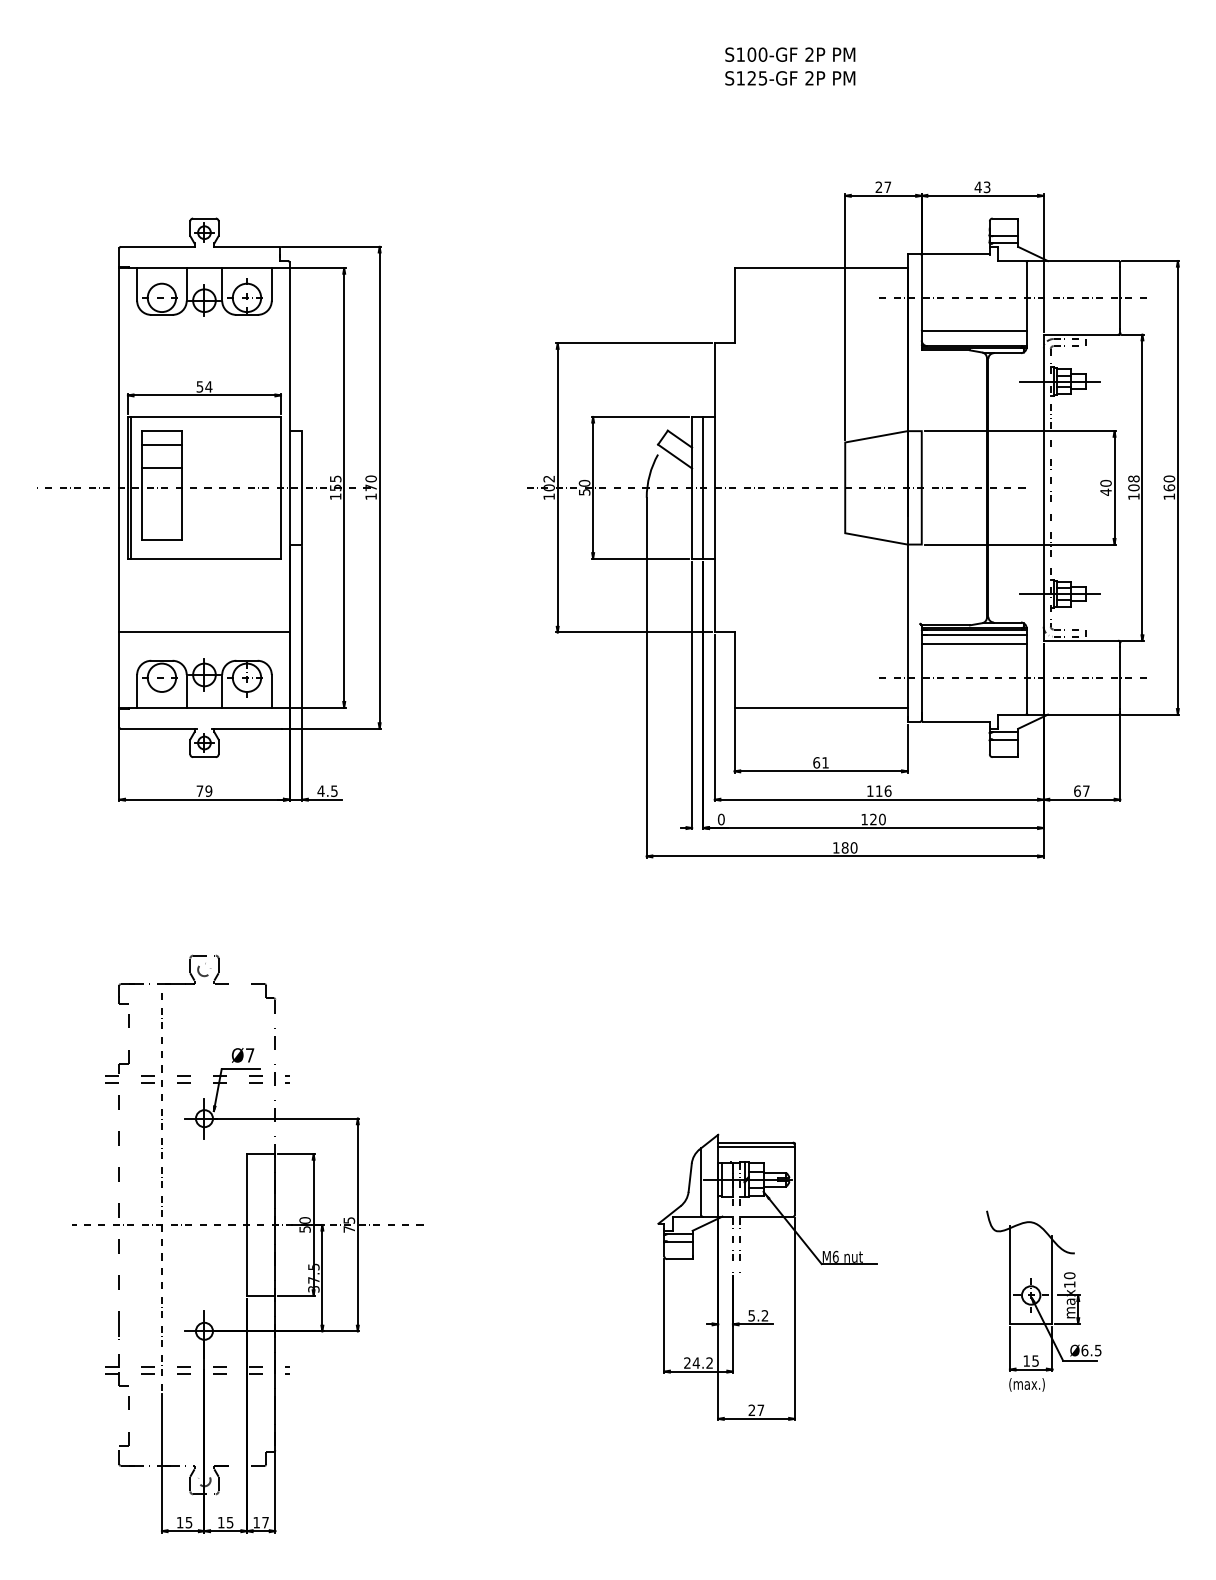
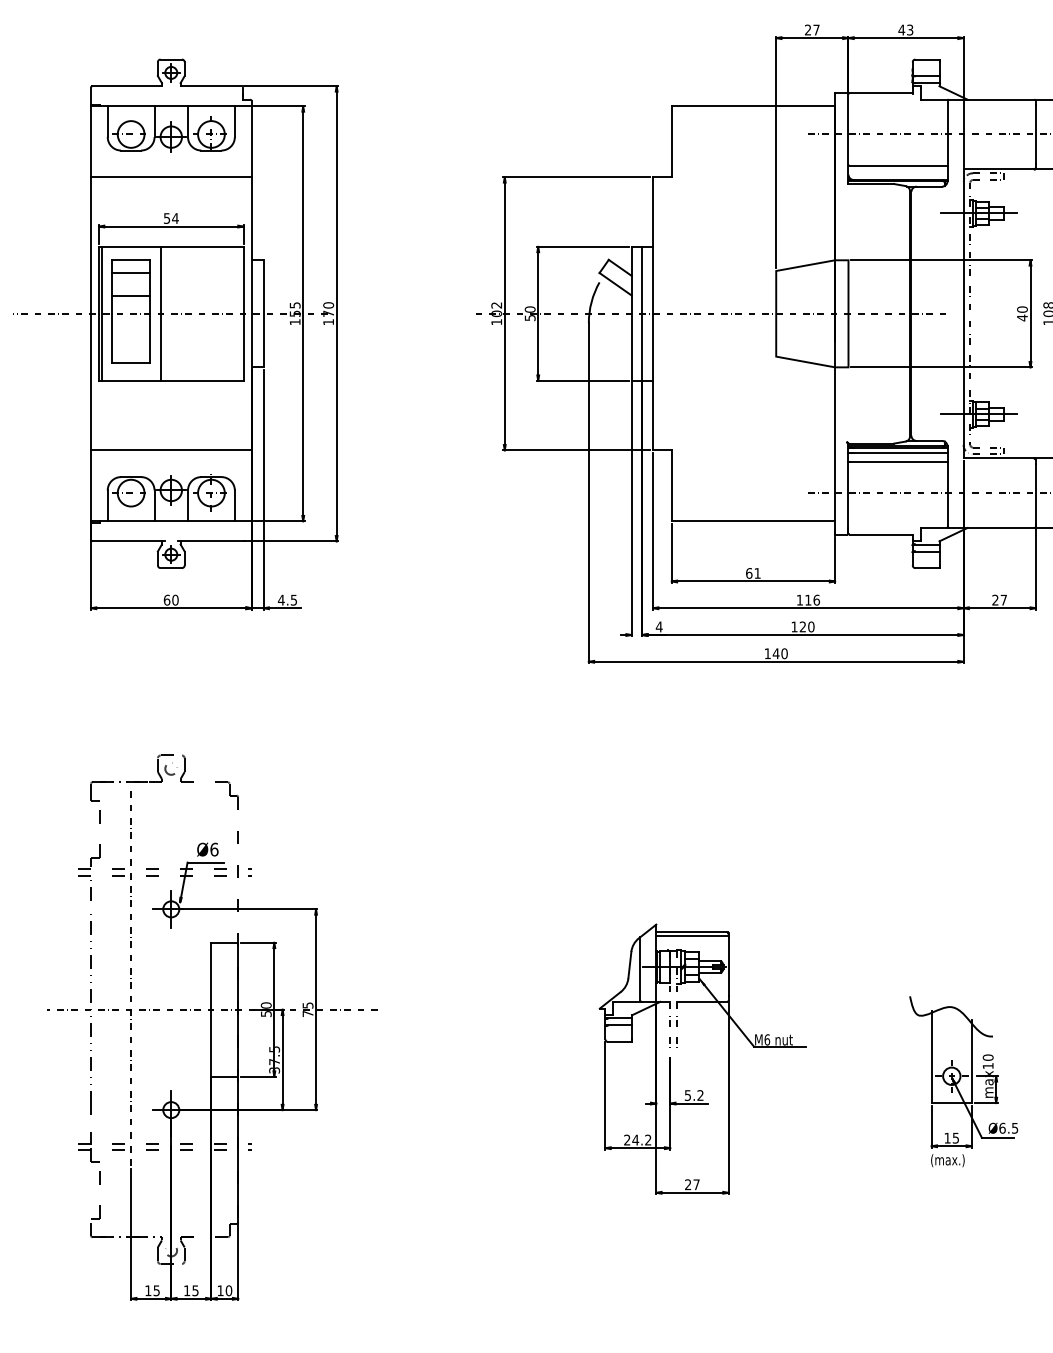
line: (204, 343) -> (171, 177), added
line: (193, 487) -> (160, 313), added
text: (204, 790) -> (171, 599), 79 -> 60
text: (1077, 790) -> (995, 599), 67 -> 27
text: (720, 819) -> (658, 626), 0 -> 4
text: (844, 847) -> (775, 653), 180 -> 140
text: (249, 1055) -> (213, 849), Ø7 -> Ø6
text: (265, 1522) -> (228, 1290), 17 -> 10

